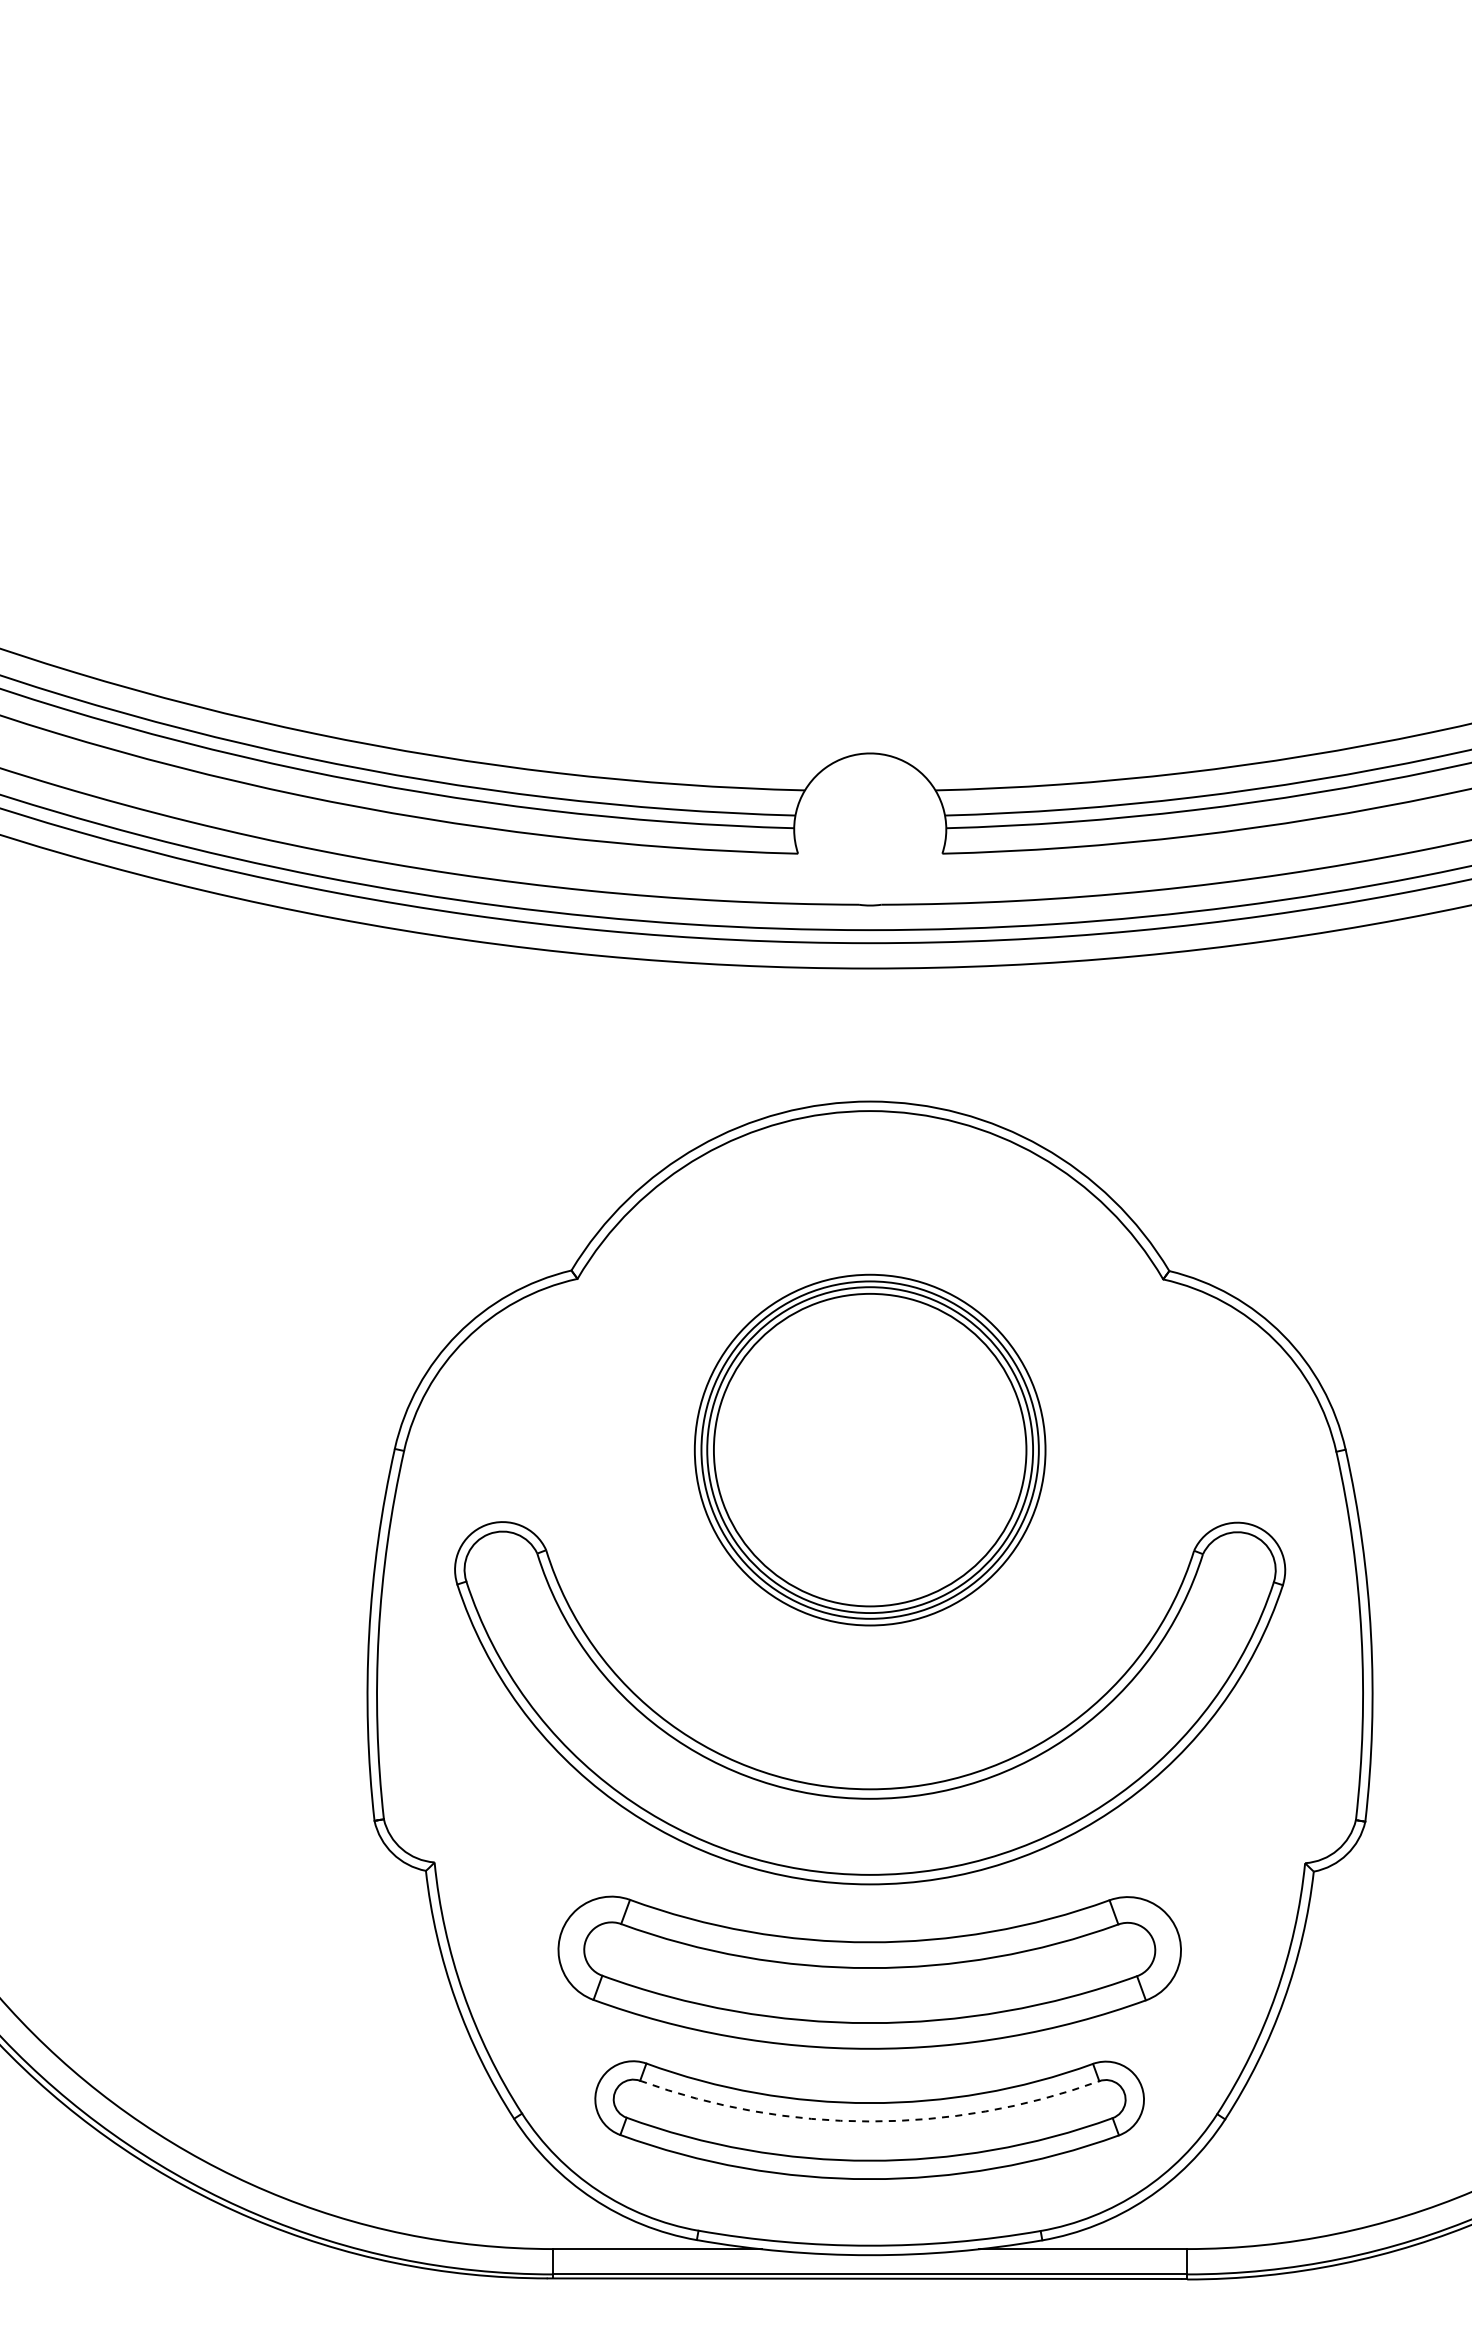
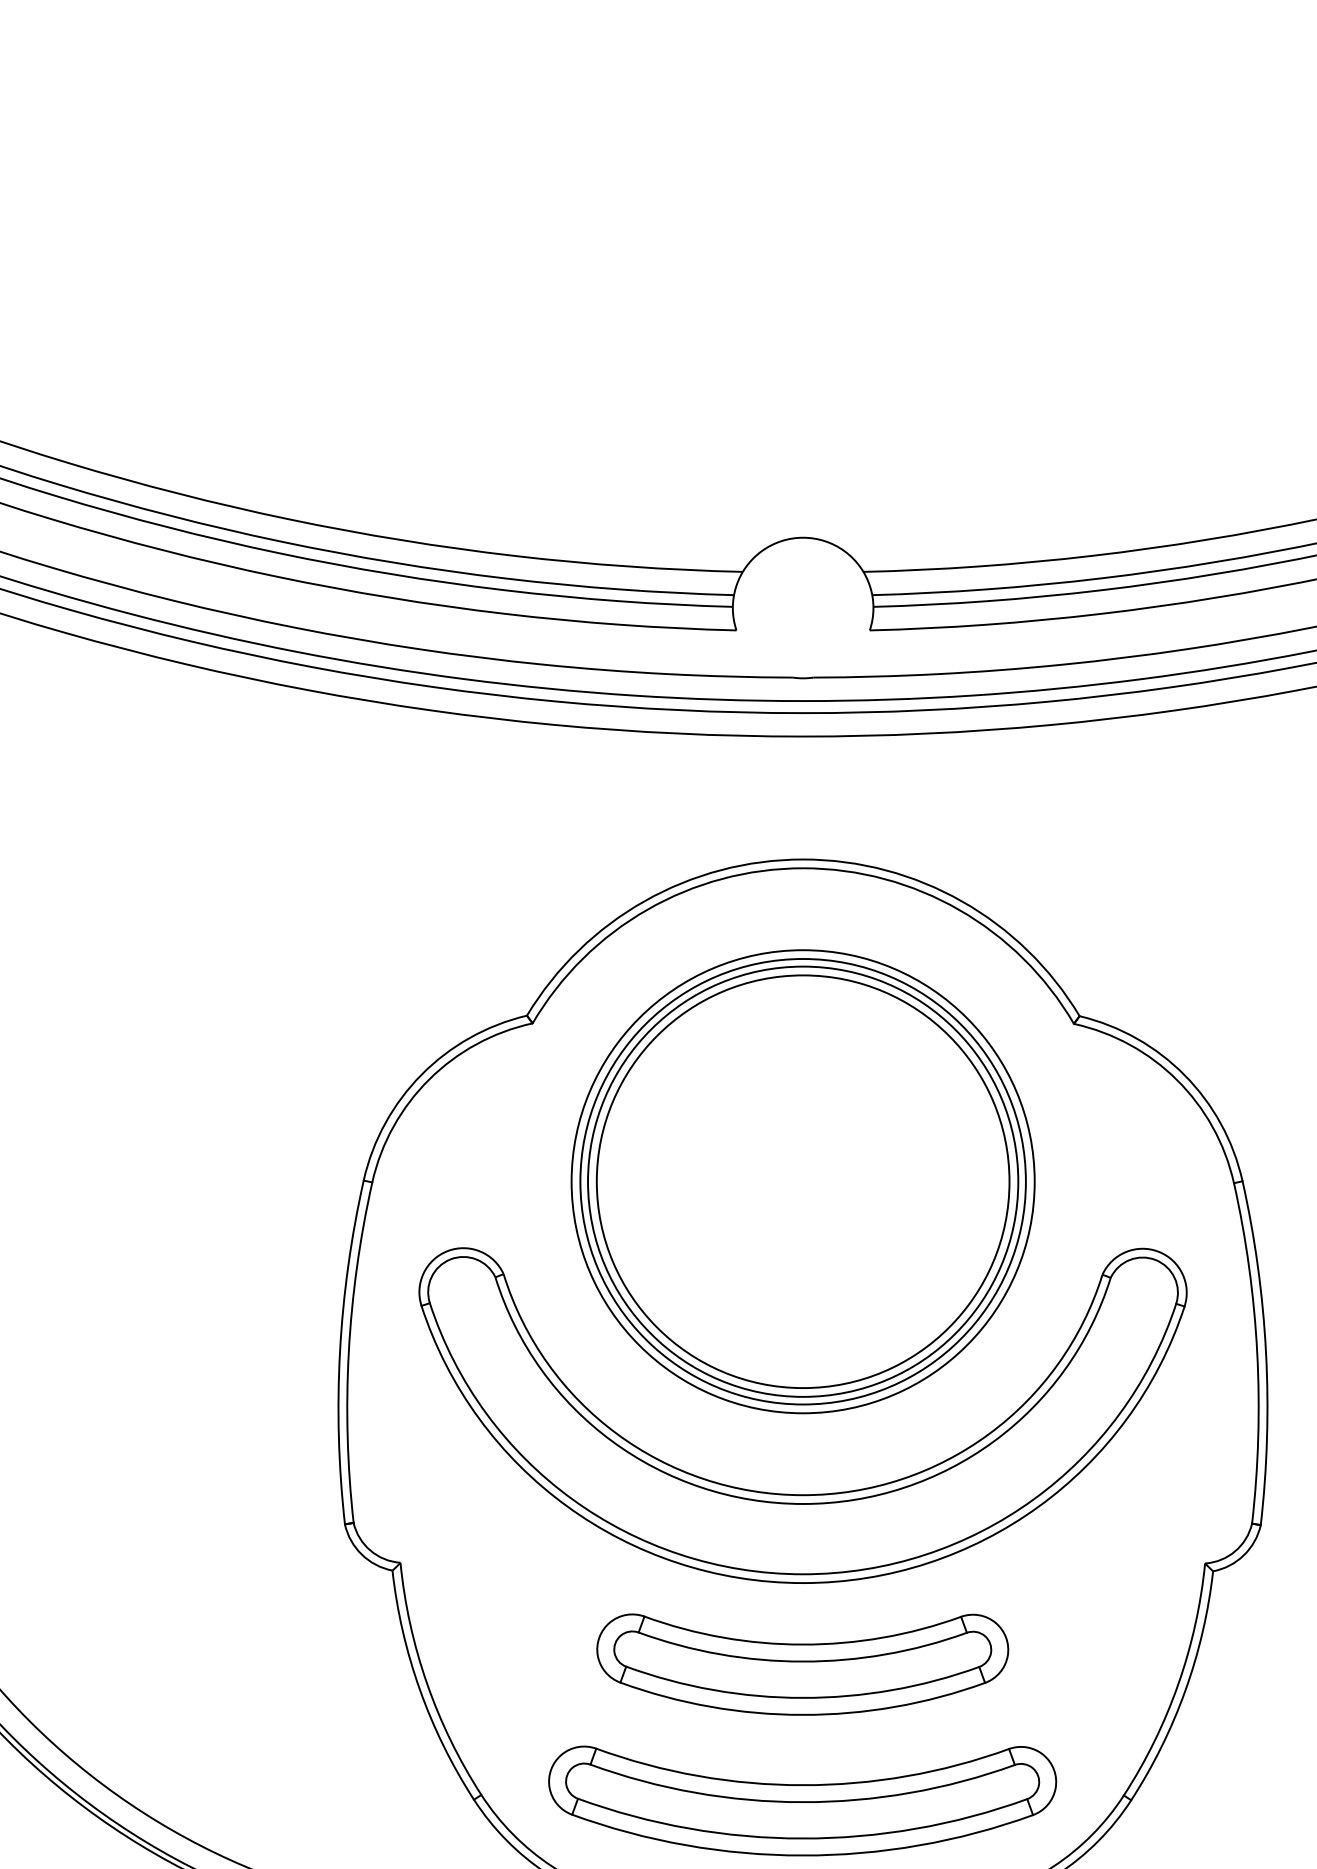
part: (869, 1449) -> (802, 1181), size x1.43
part: (869, 1972) -> (802, 1664), size x0.71
arc: (869, 2121) -> (802, 1802), dashed -> solid

